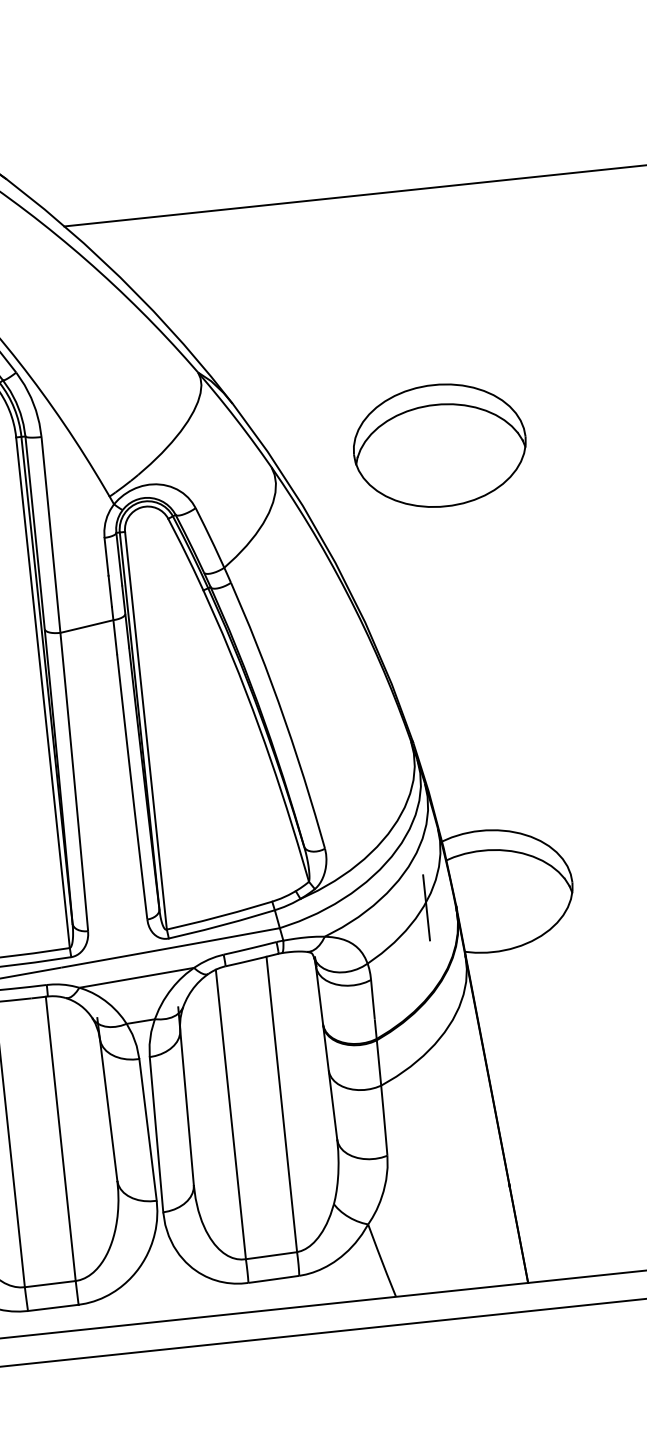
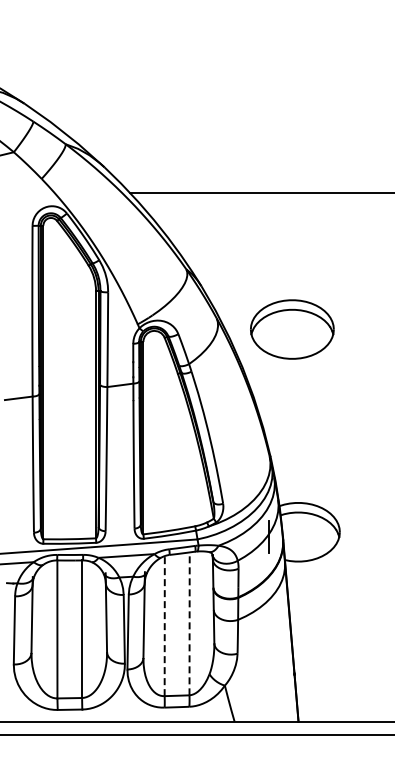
part: (440, 445) -> (292, 329), moved
line: (281, 1103) -> (189, 623), solid -> dashed
line: (230, 1113) -> (164, 625), solid -> dashed

